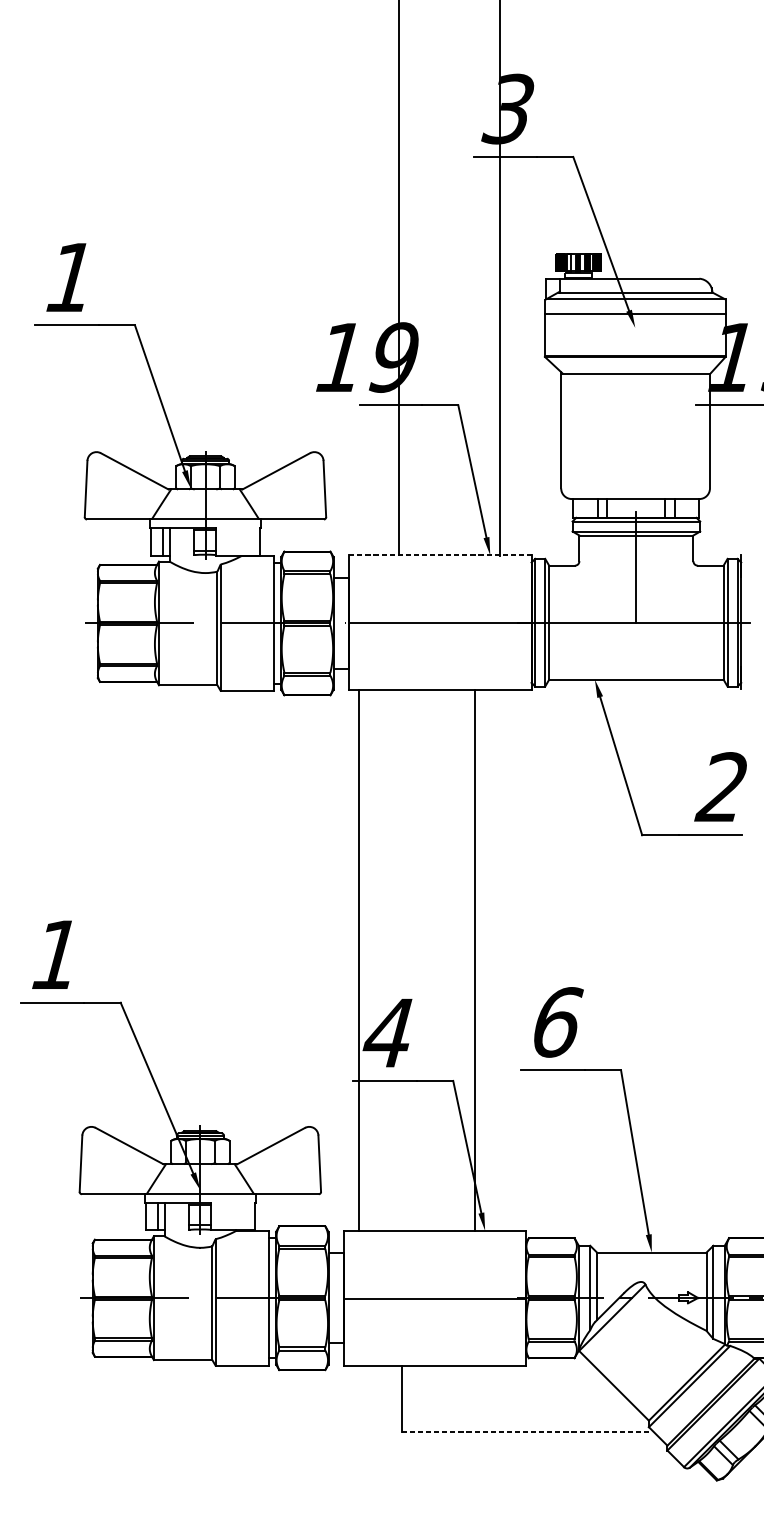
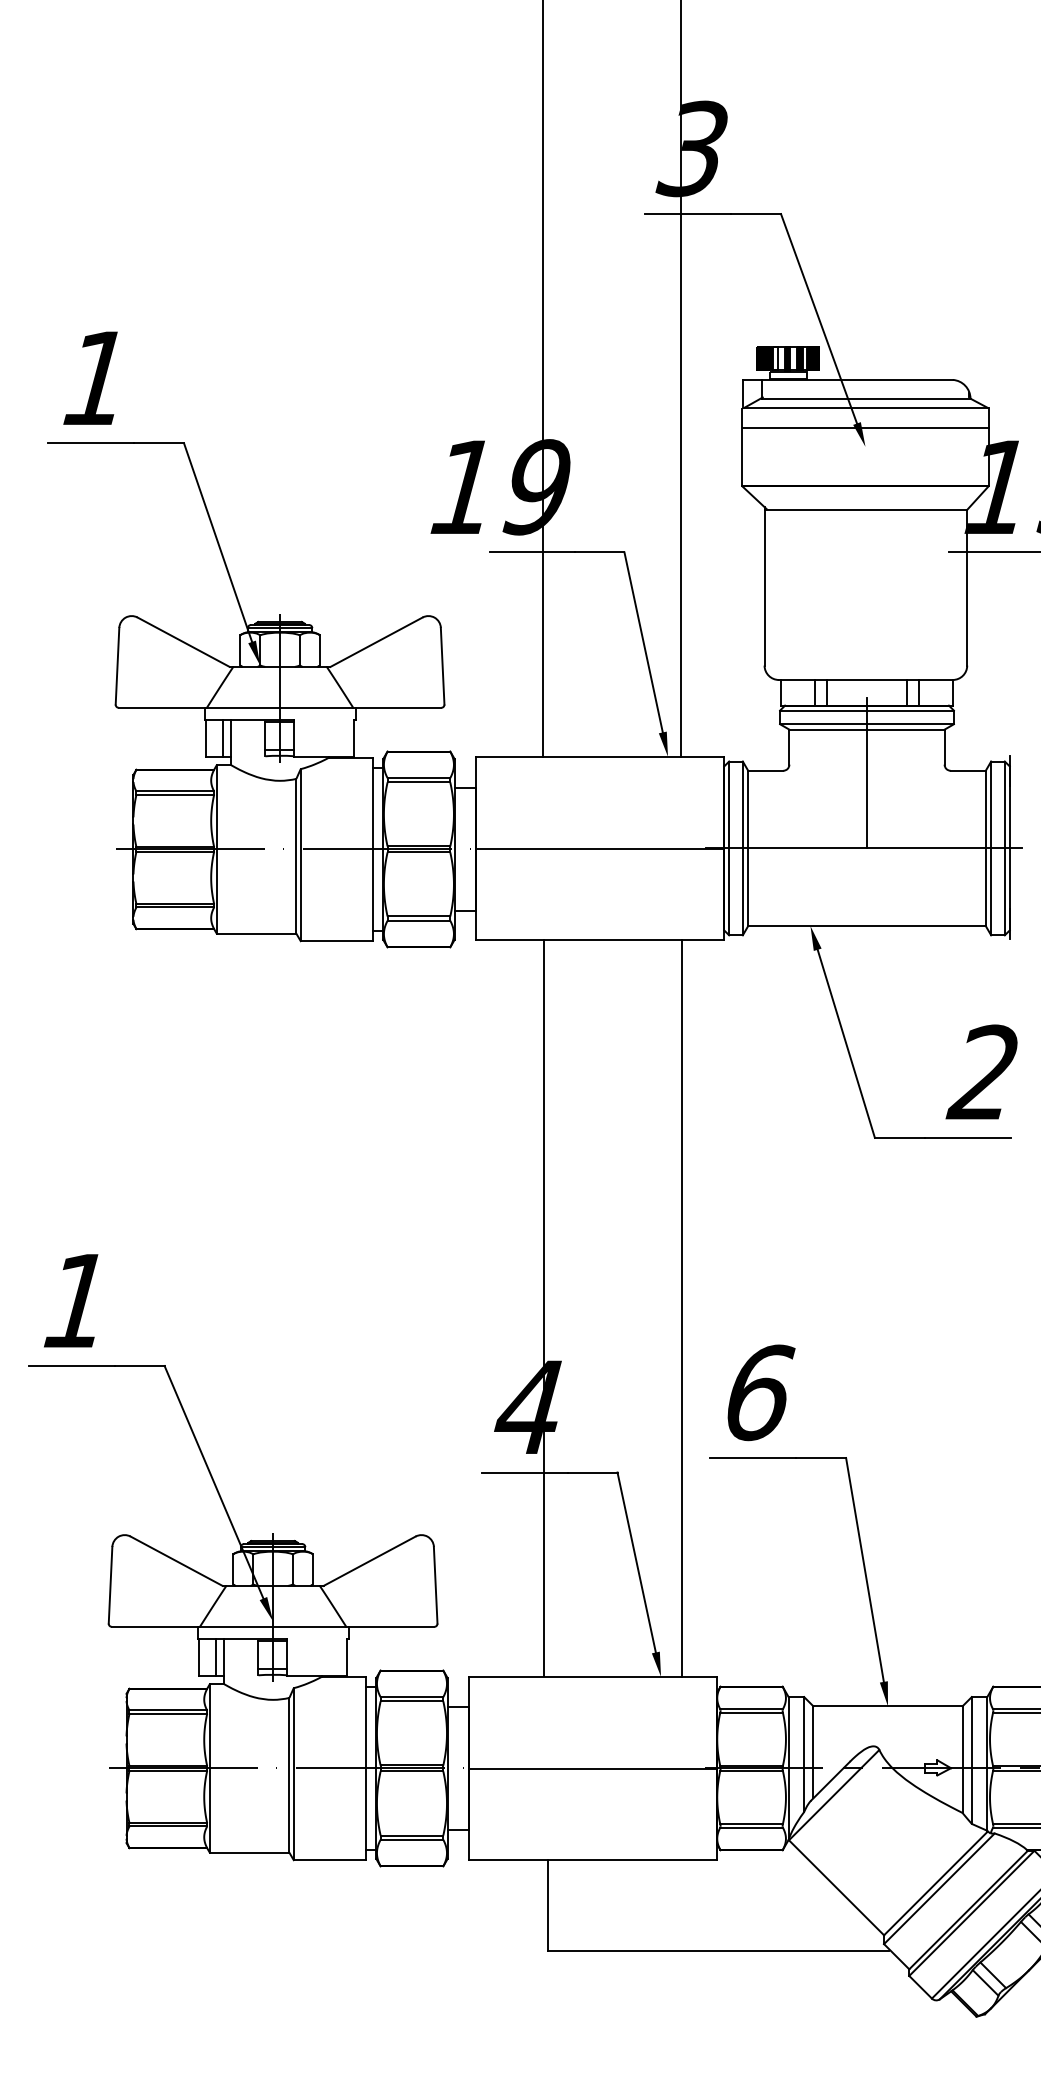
line: (440, 555) -> (600, 756), dashed -> solid
line: (358, 960) -> (543, 1308), moved
line: (475, 960) -> (681, 1308), moved
line: (527, 1431) -> (718, 1950), dashed -> solid

